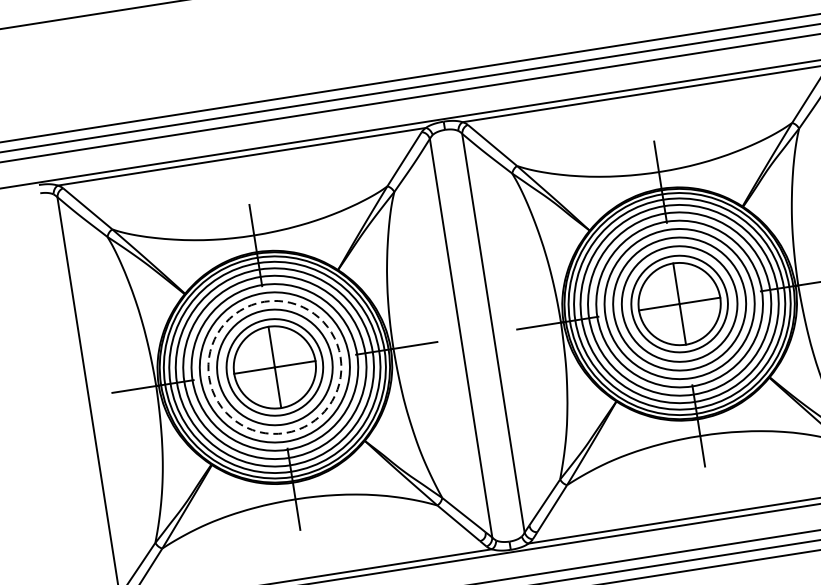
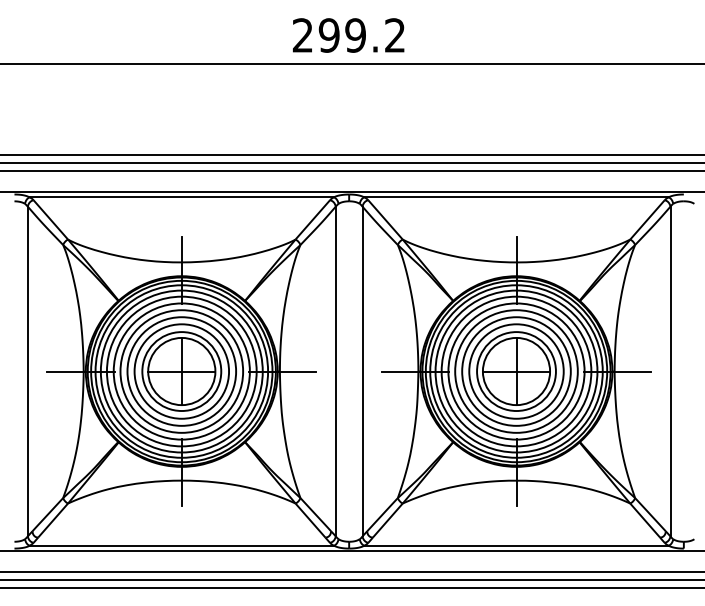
circle: (274, 367) -> (181, 371), dashed -> solid

